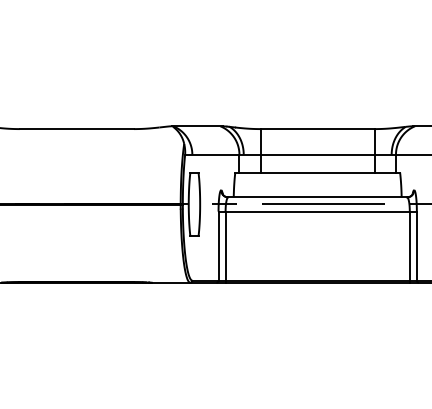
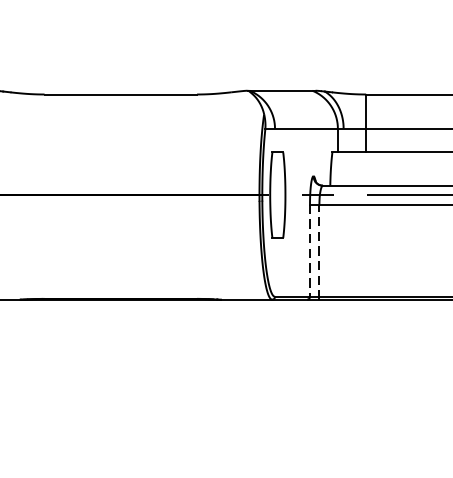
line: (218, 246) -> (309, 251), solid -> dashed
line: (225, 247) -> (319, 252), solid -> dashed

